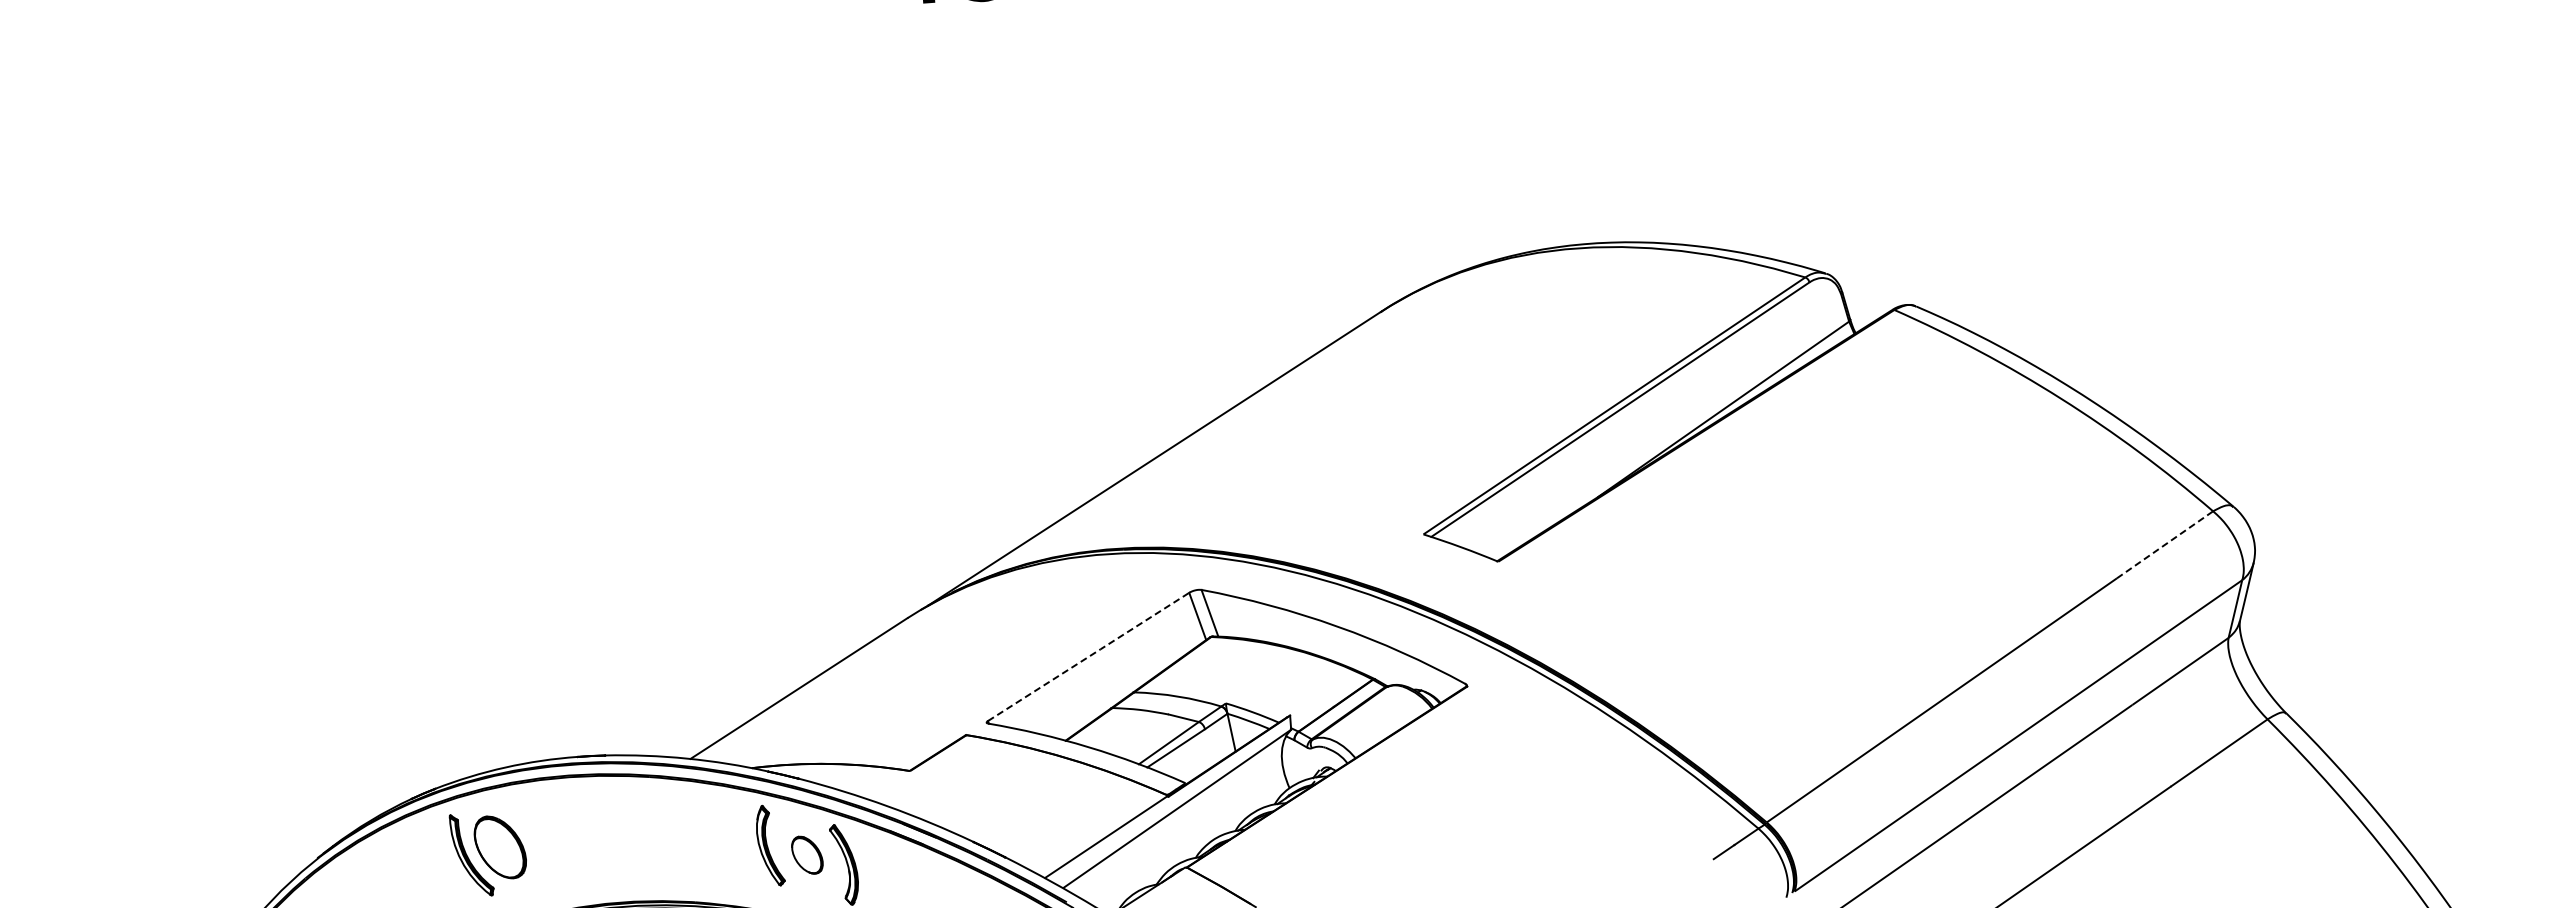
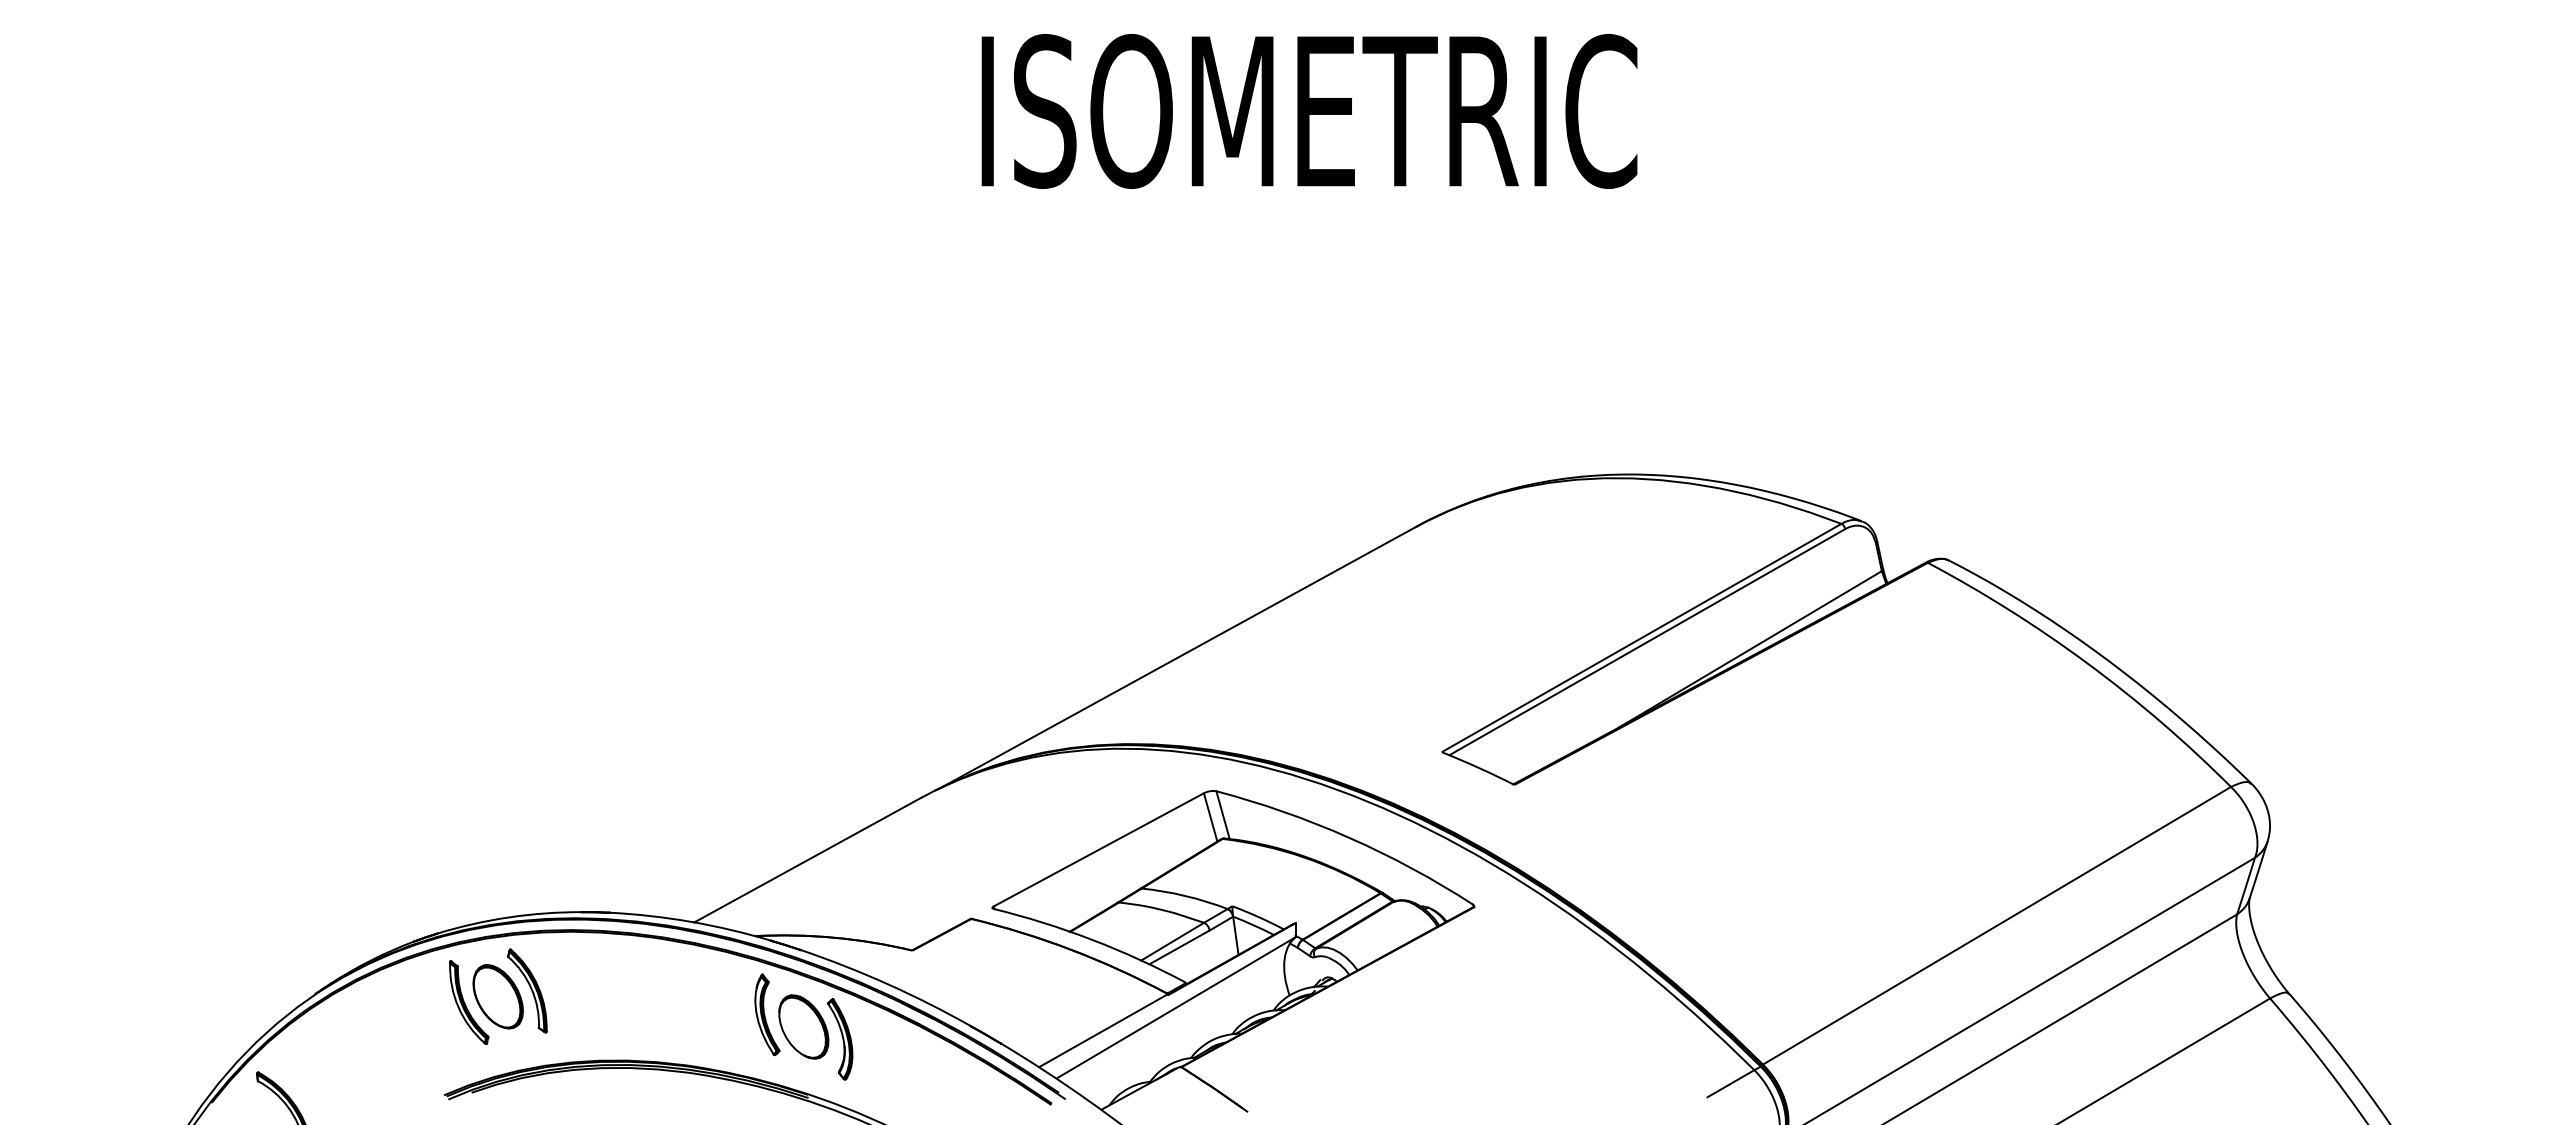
line: (2164, 544) -> (2180, 816), dashed -> solid
line: (1089, 656) -> (1099, 849), dashed -> solid
part: (529, 839) -> (527, 990), added
part: (806, 854) -> (803, 1026), size x1.67

